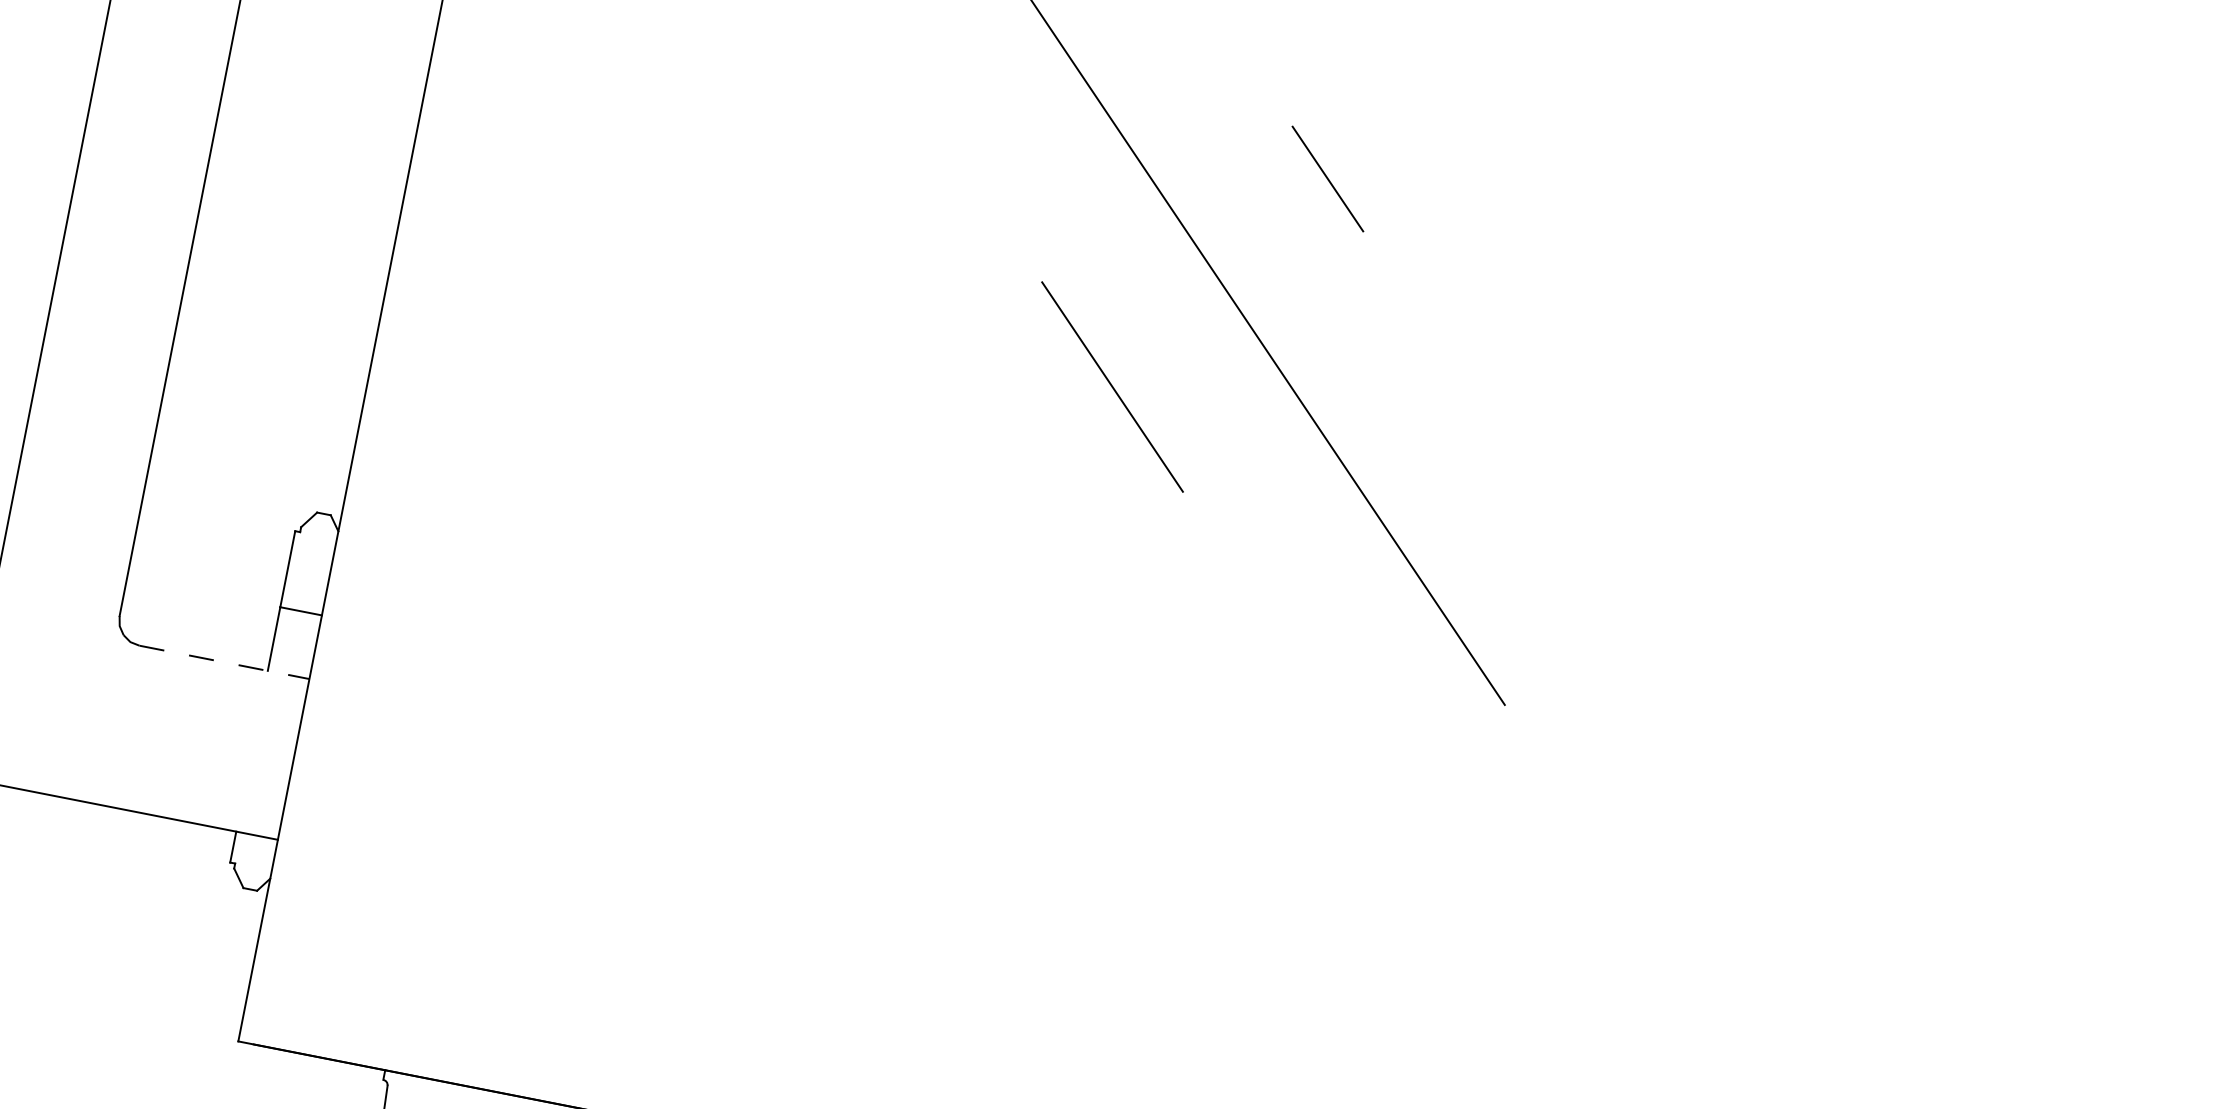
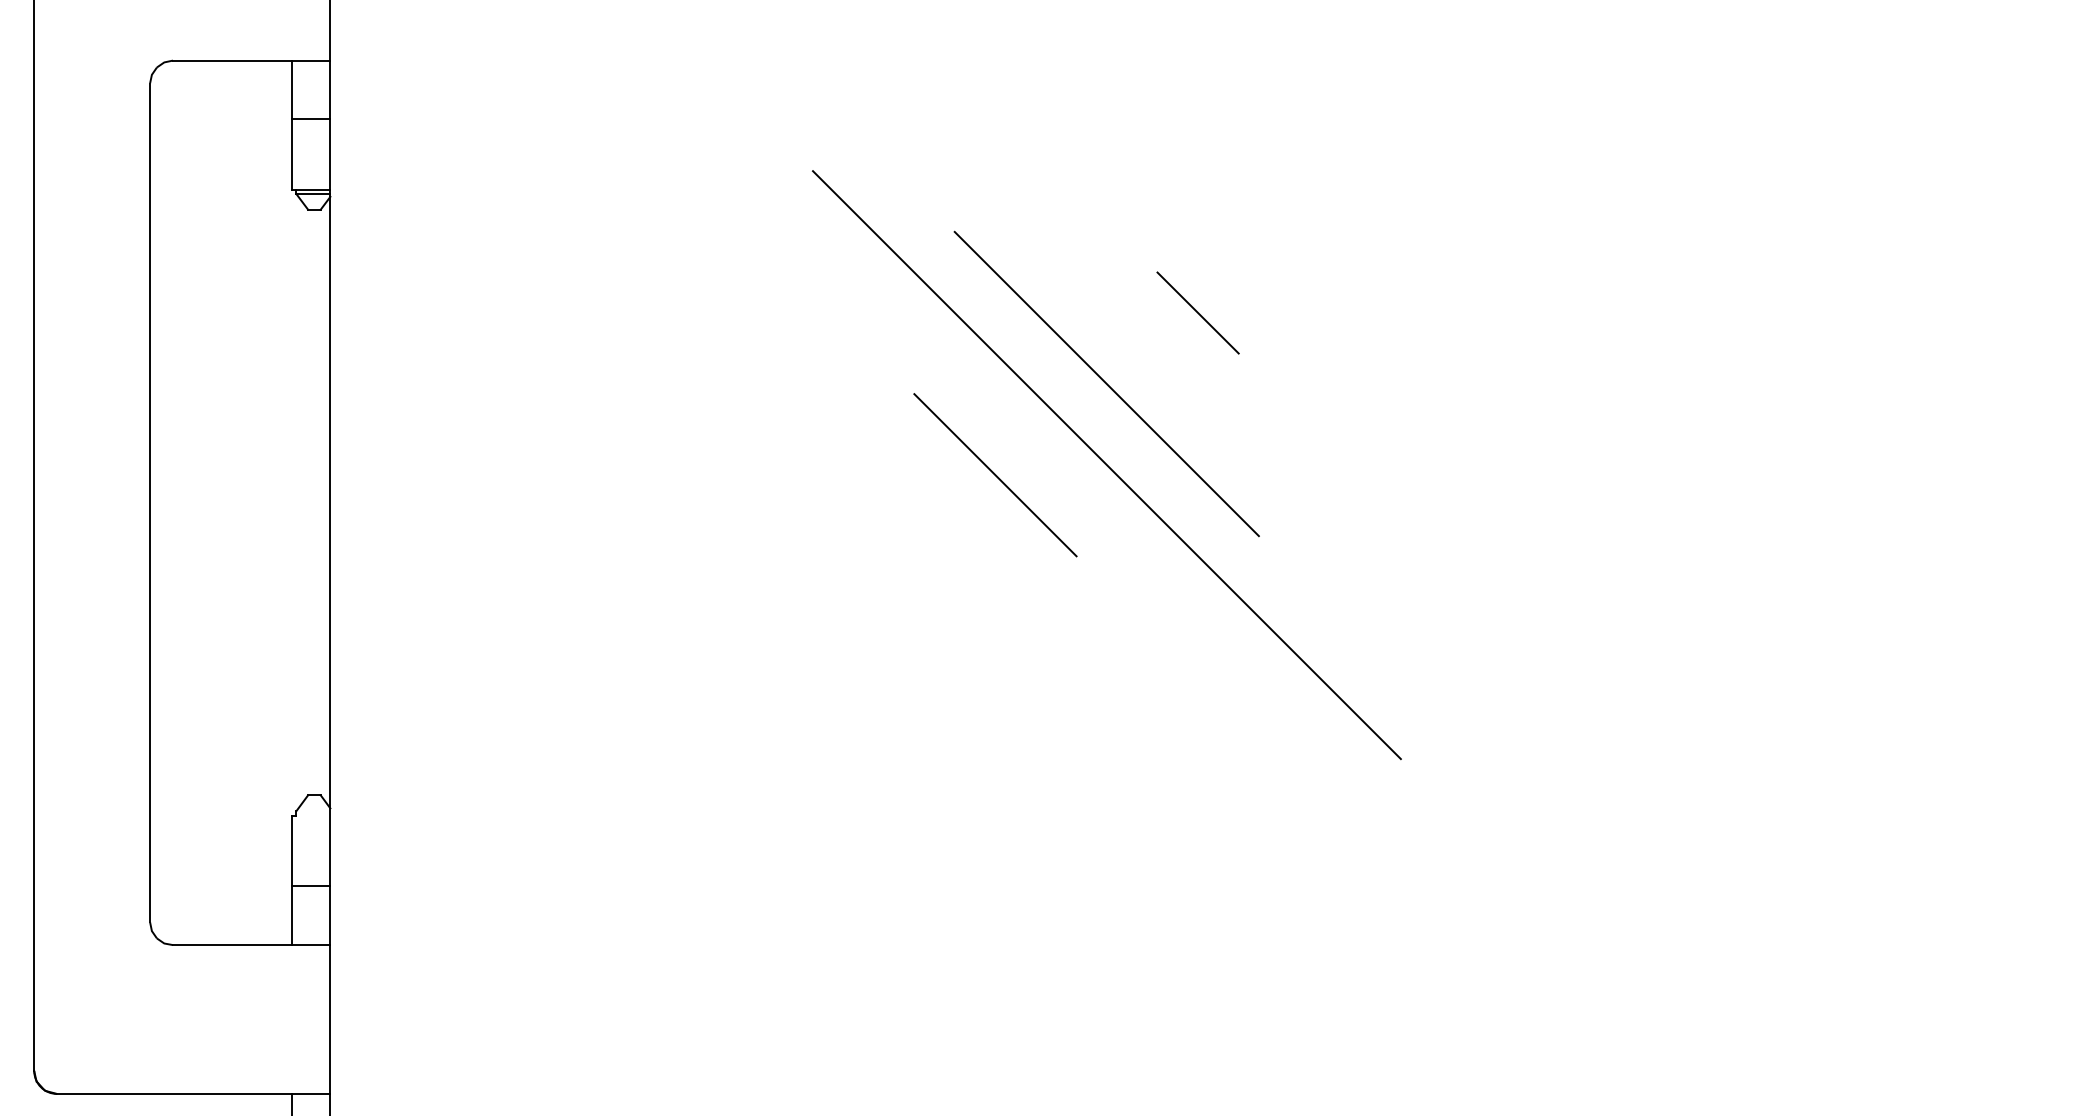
line: (1327, 178) -> (1197, 312), moved
line: (1266, 237) -> (1106, 383), added
line: (1112, 387) -> (995, 475), moved
line: (224, 662) -> (251, 945), dashed -> solid

